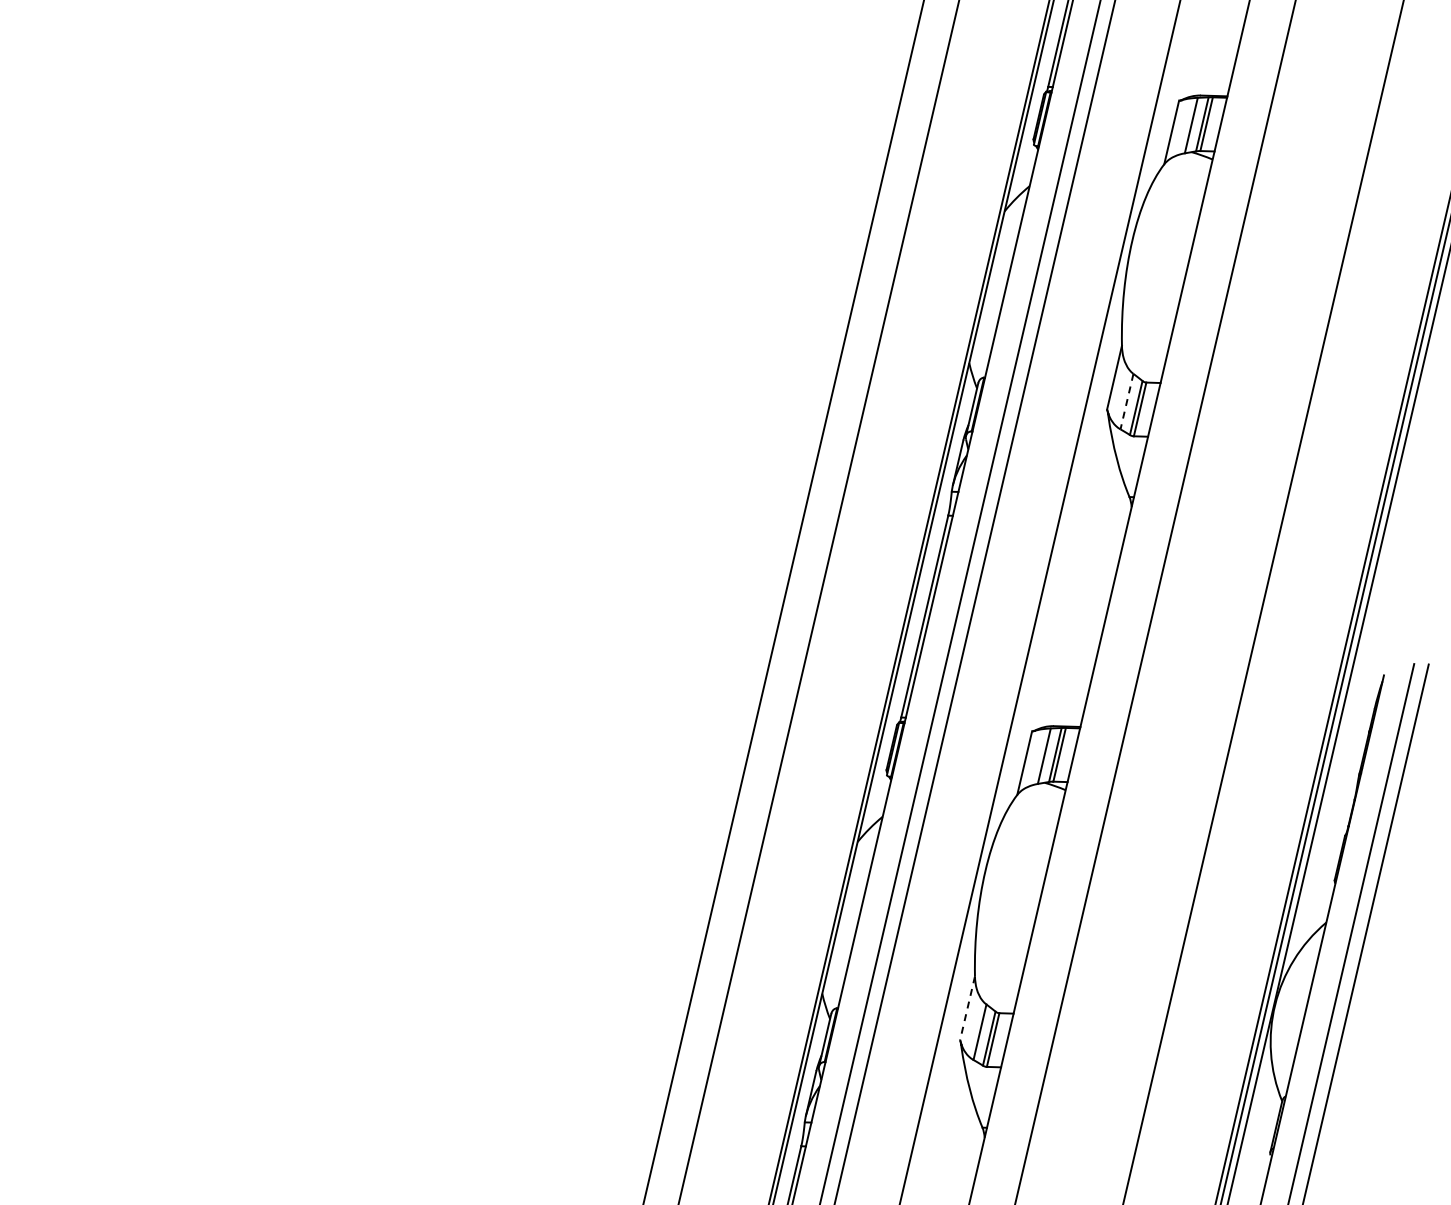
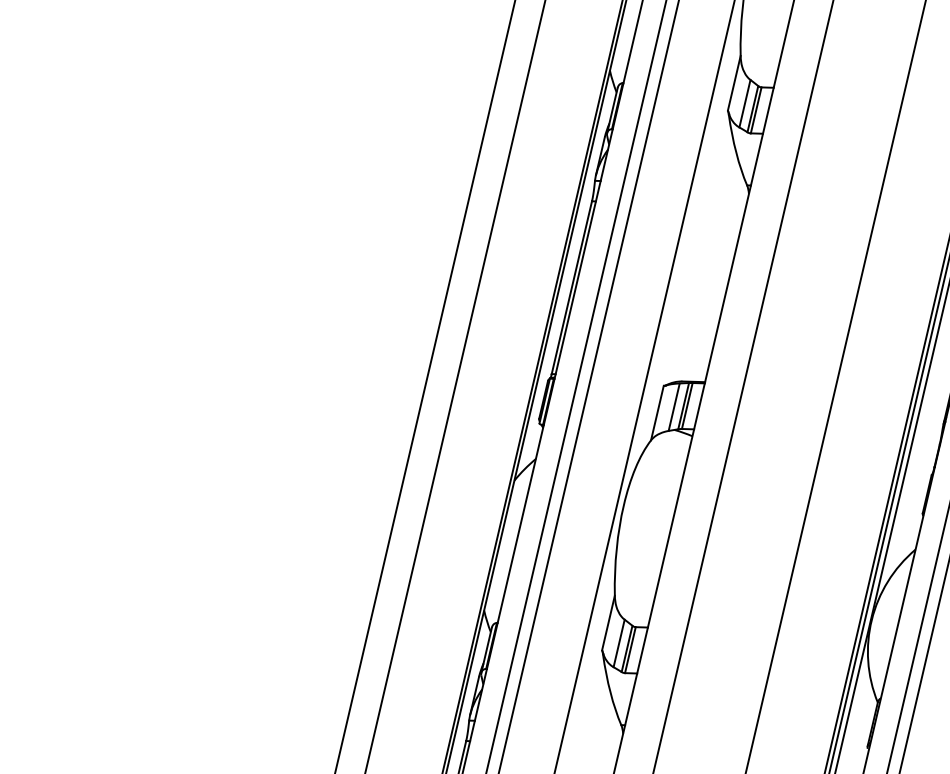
line: (1126, 402) -> (744, 104), dashed -> solid
line: (967, 1008) -> (608, 623), dashed -> solid

